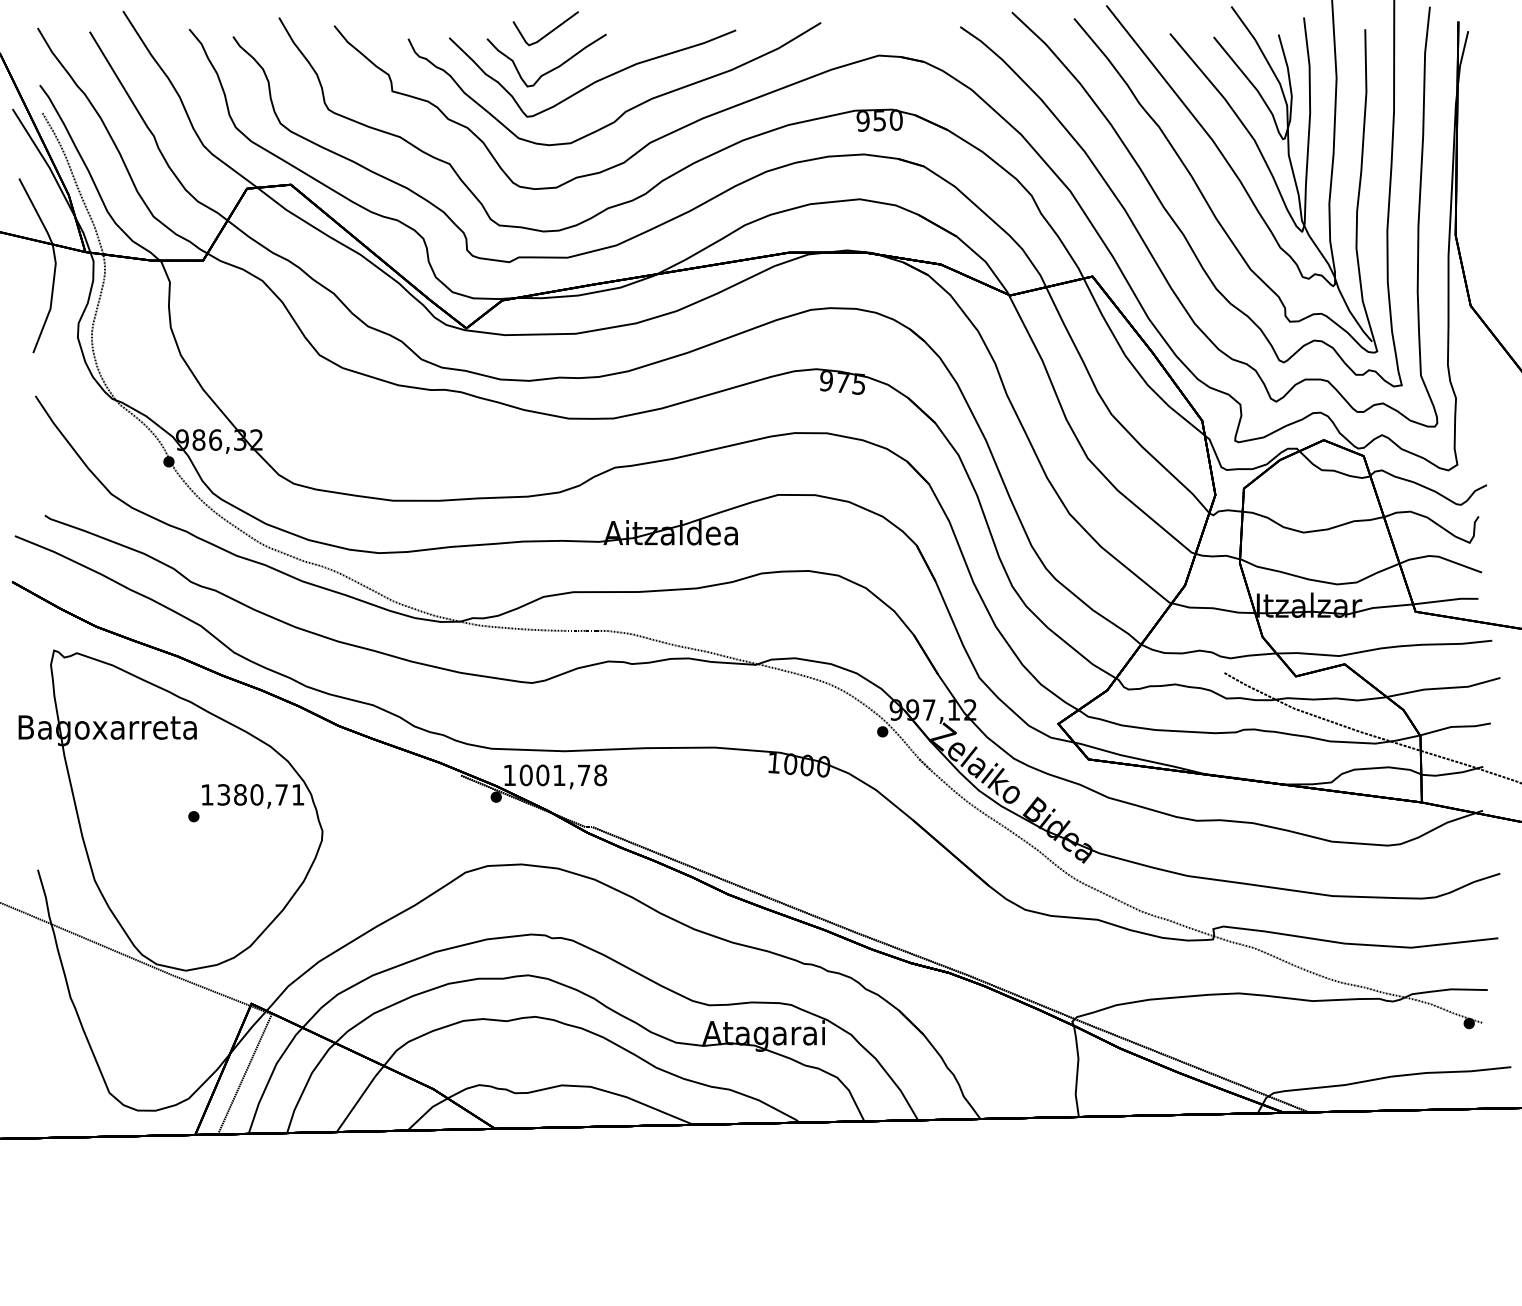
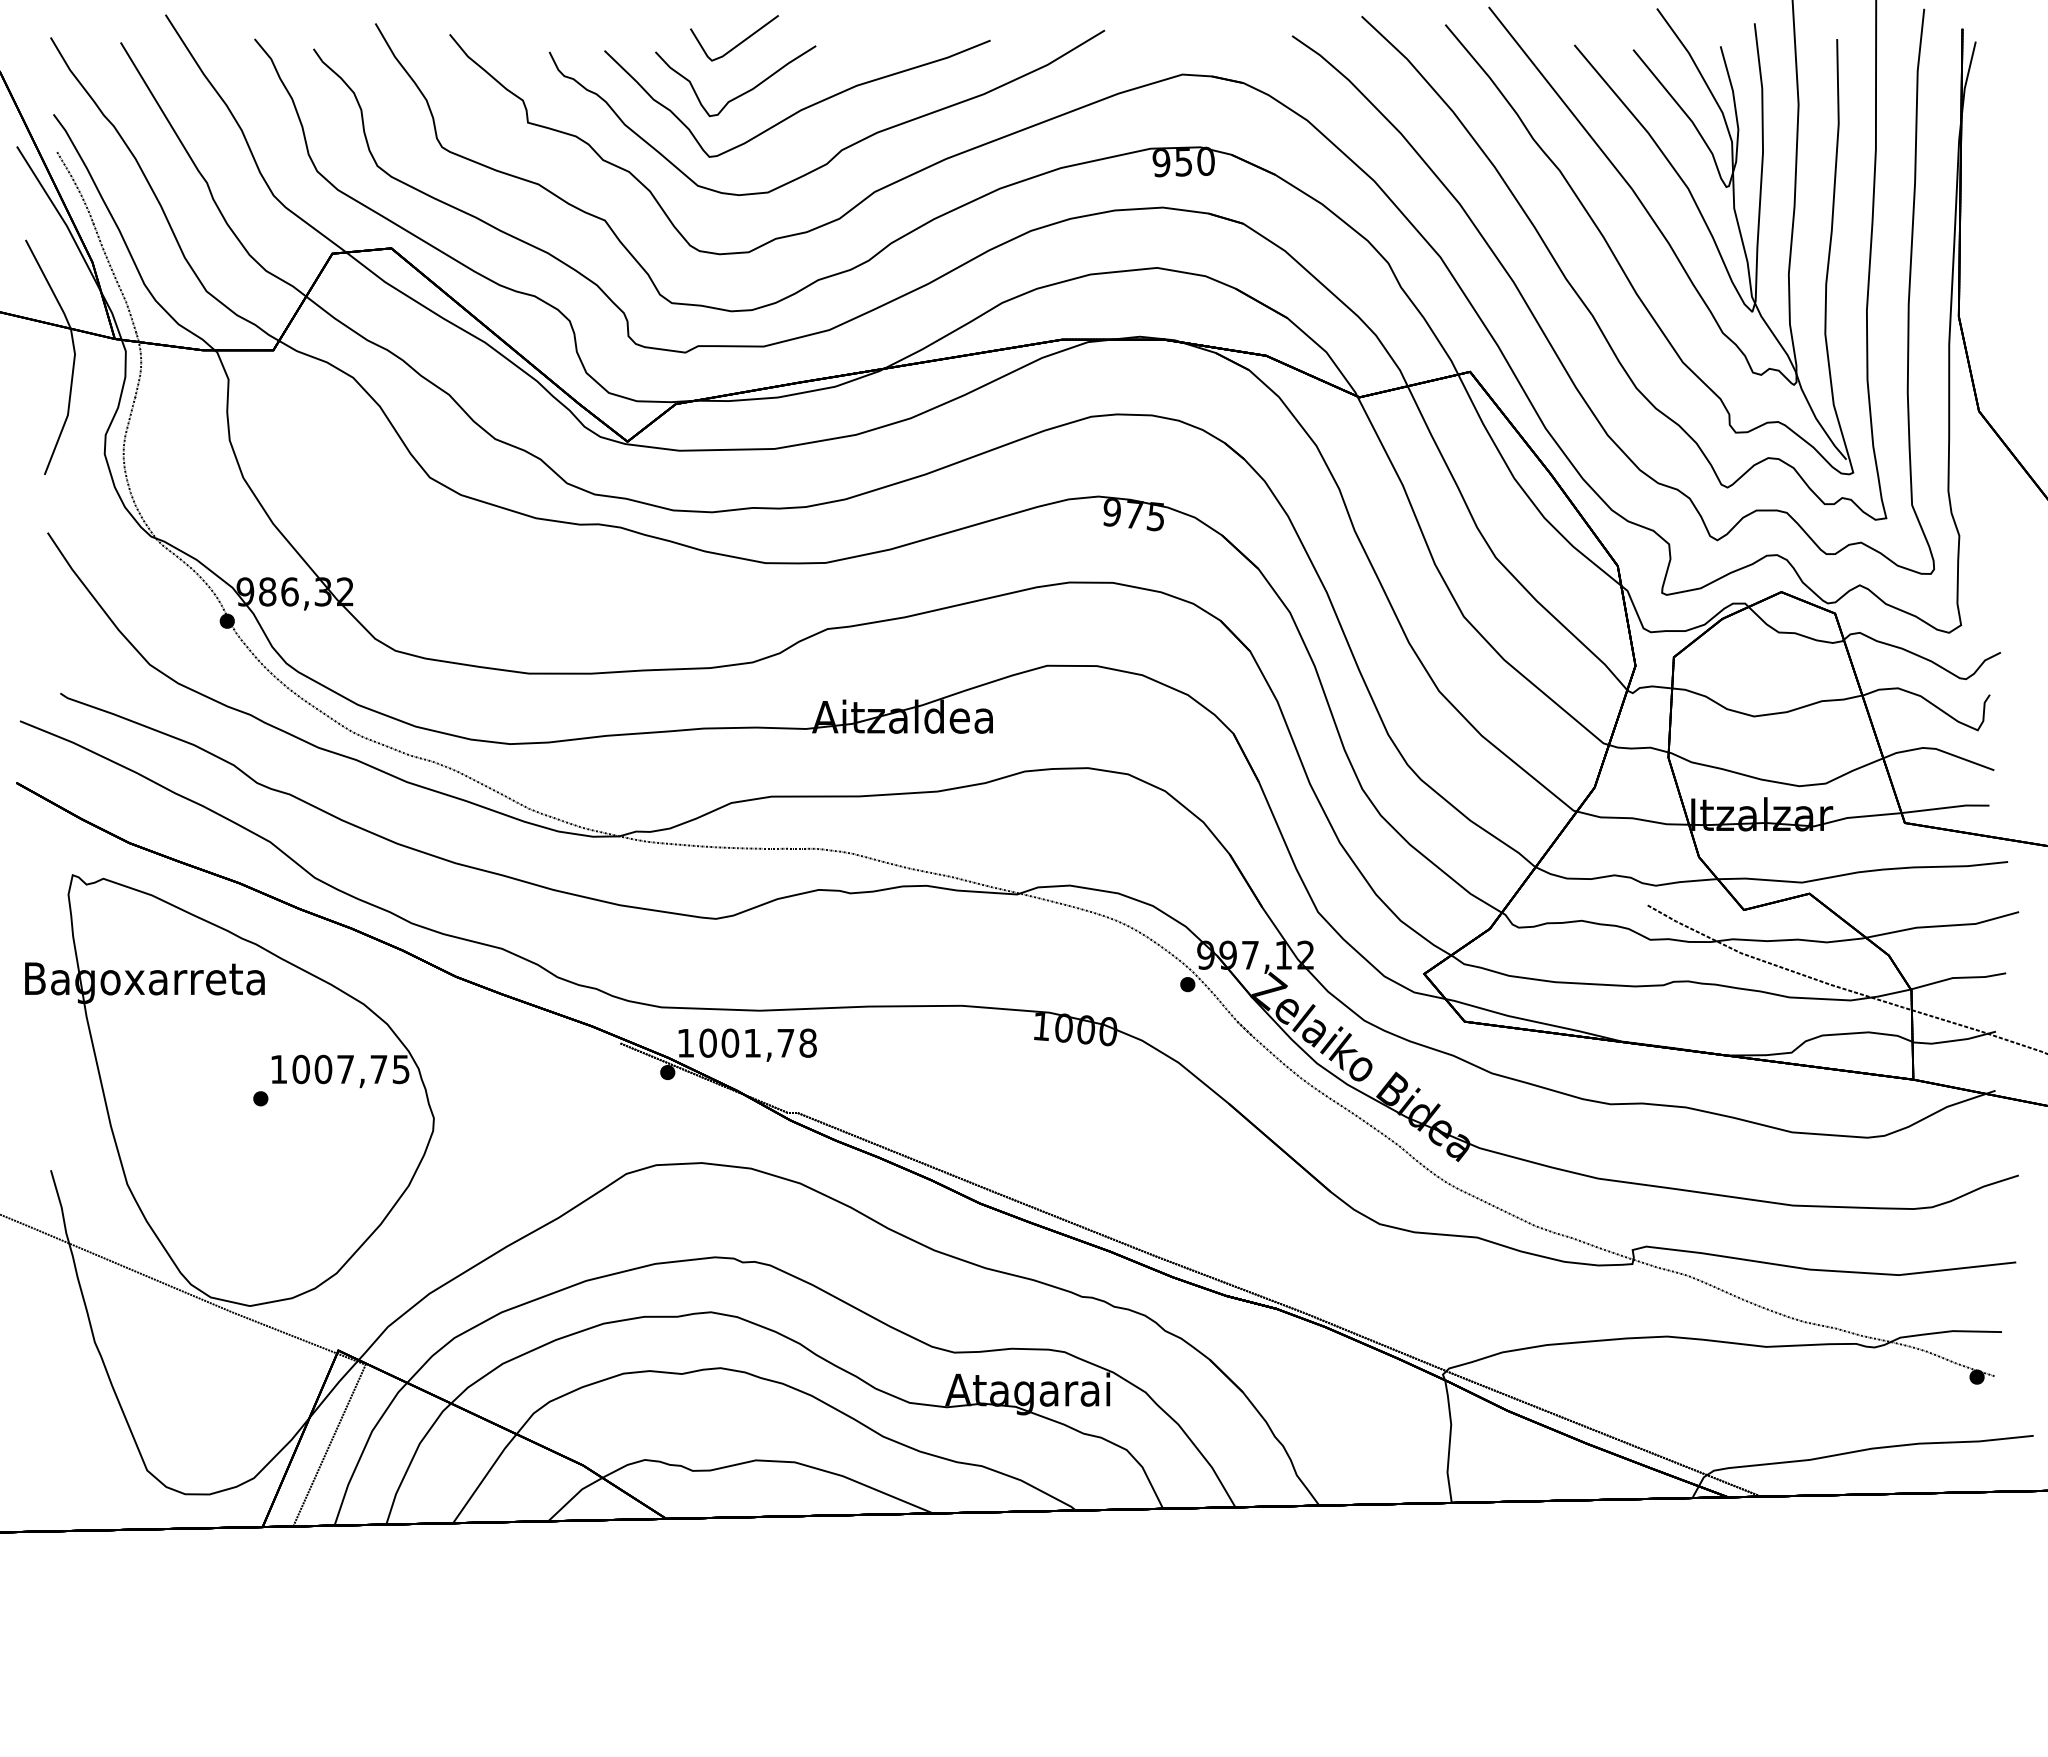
text: (260, 794) -> (350, 1069), 1380,71 -> 1007,75

